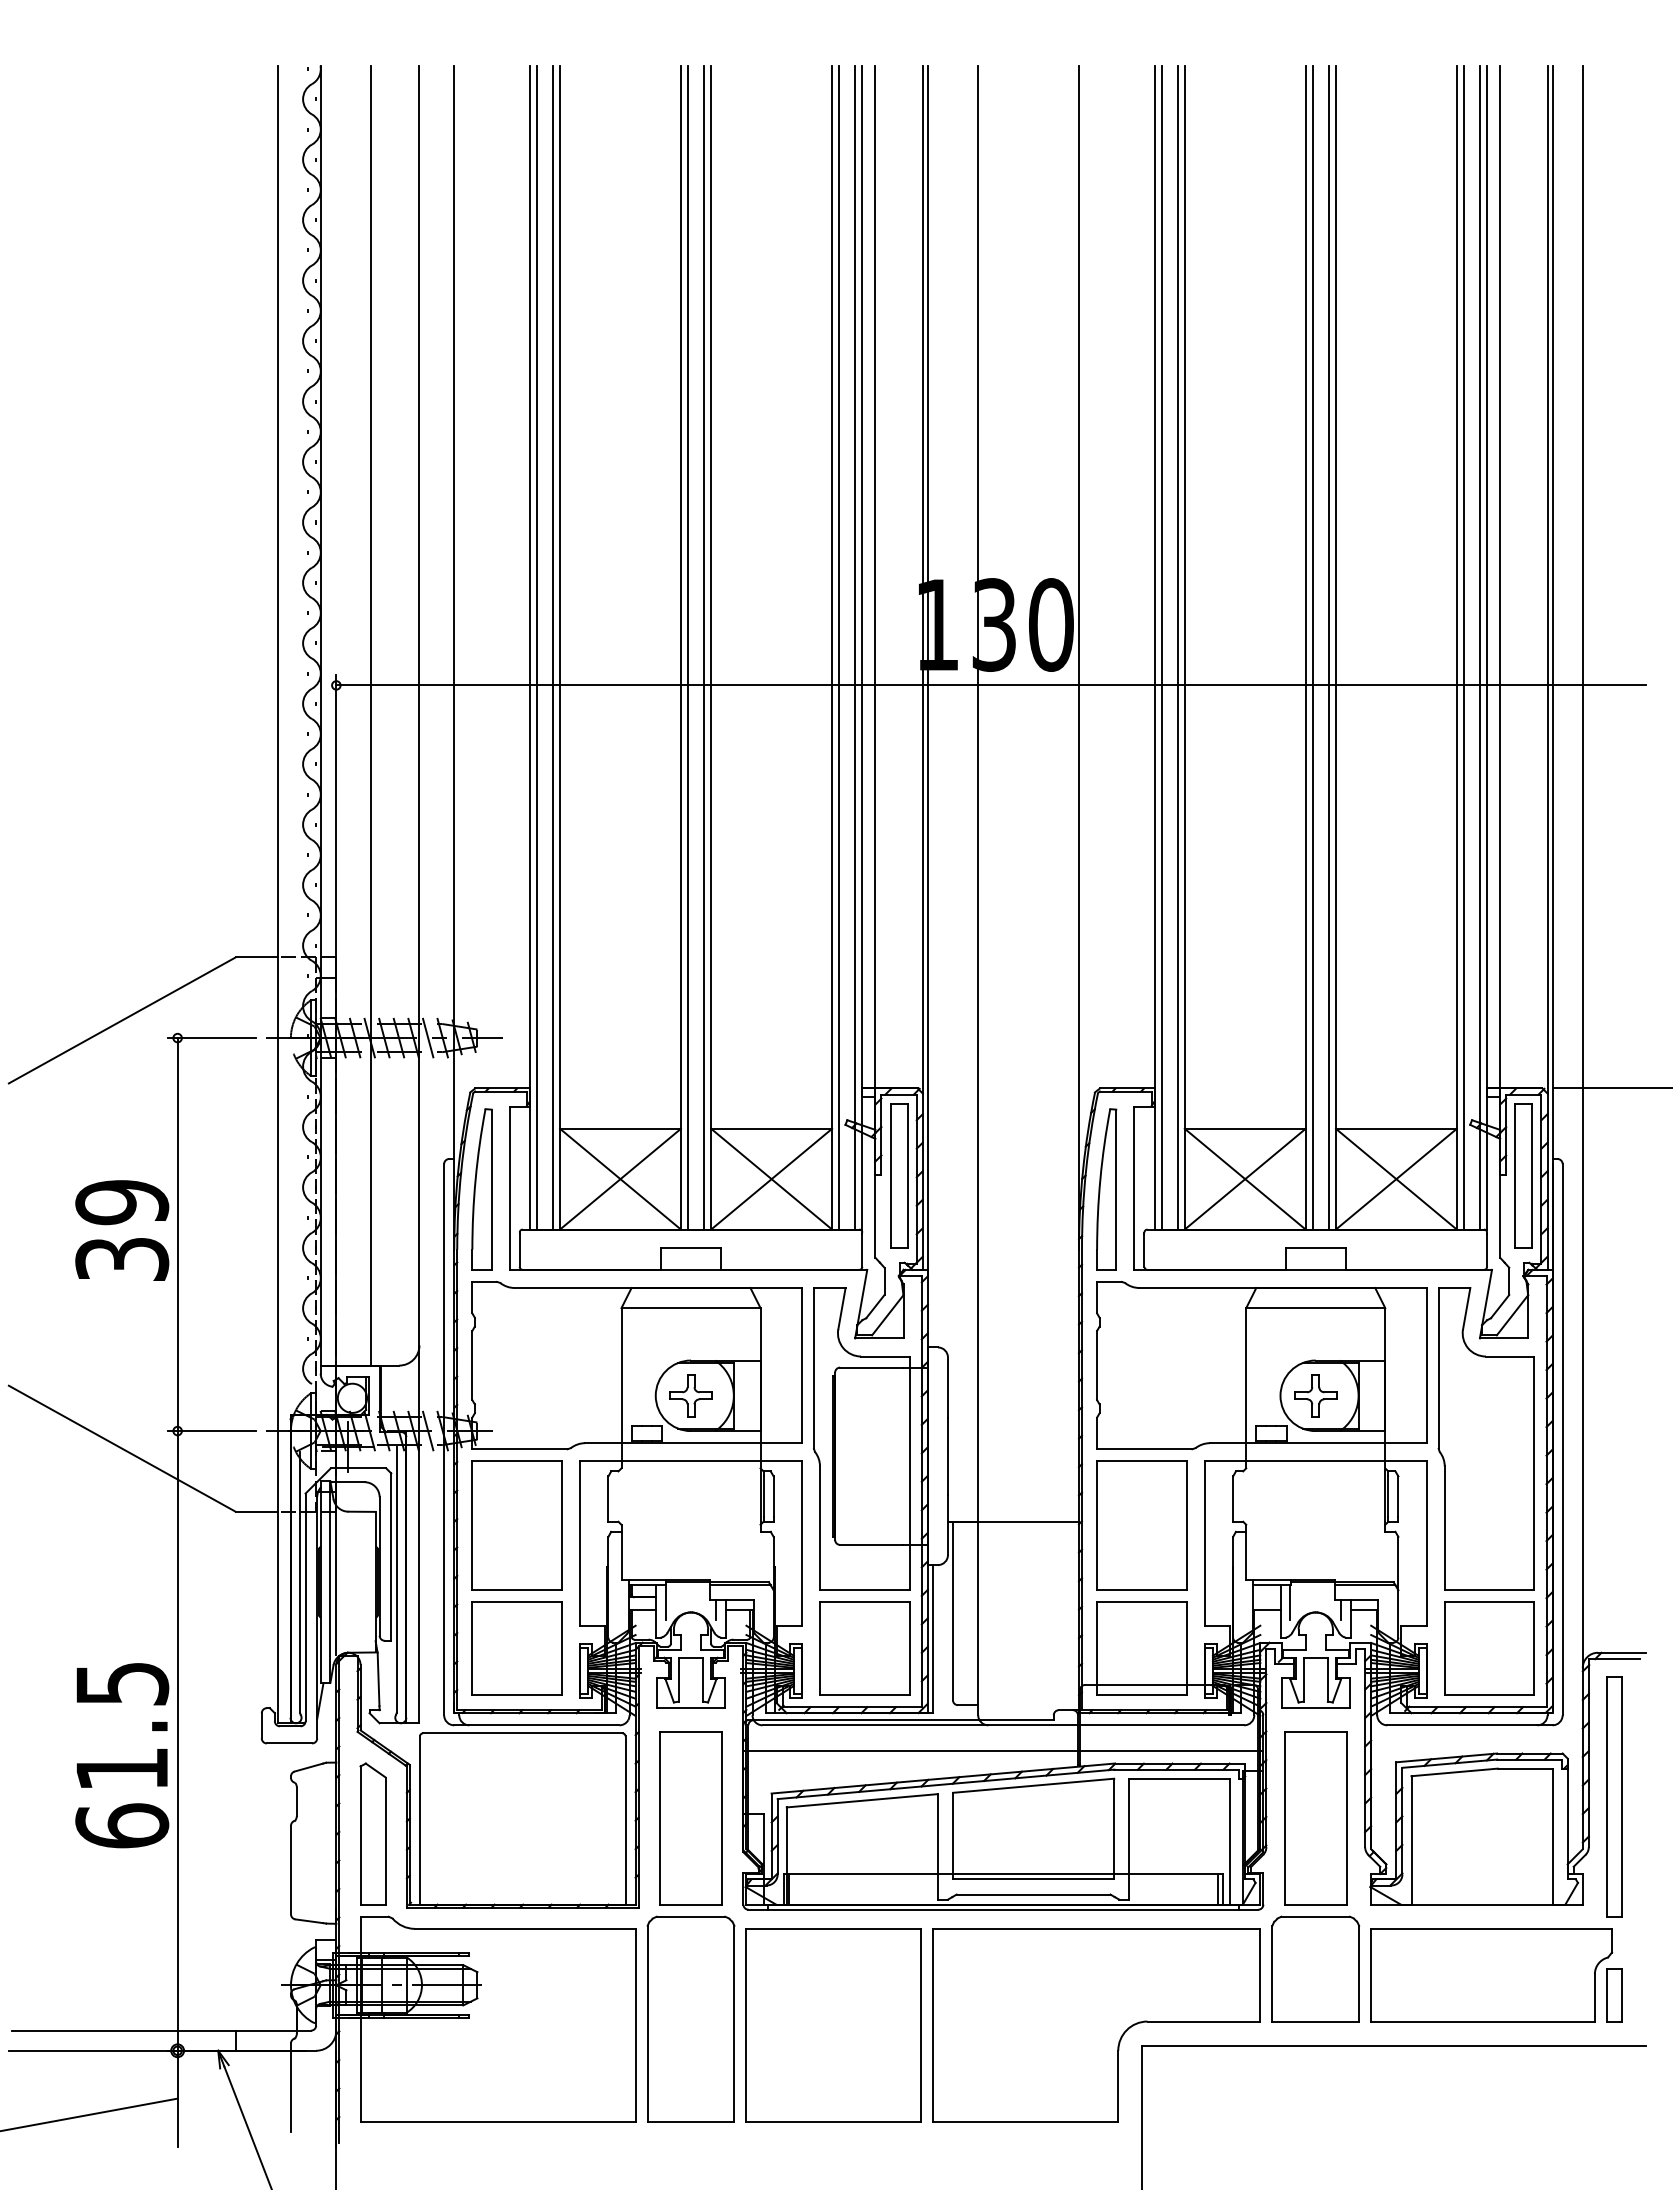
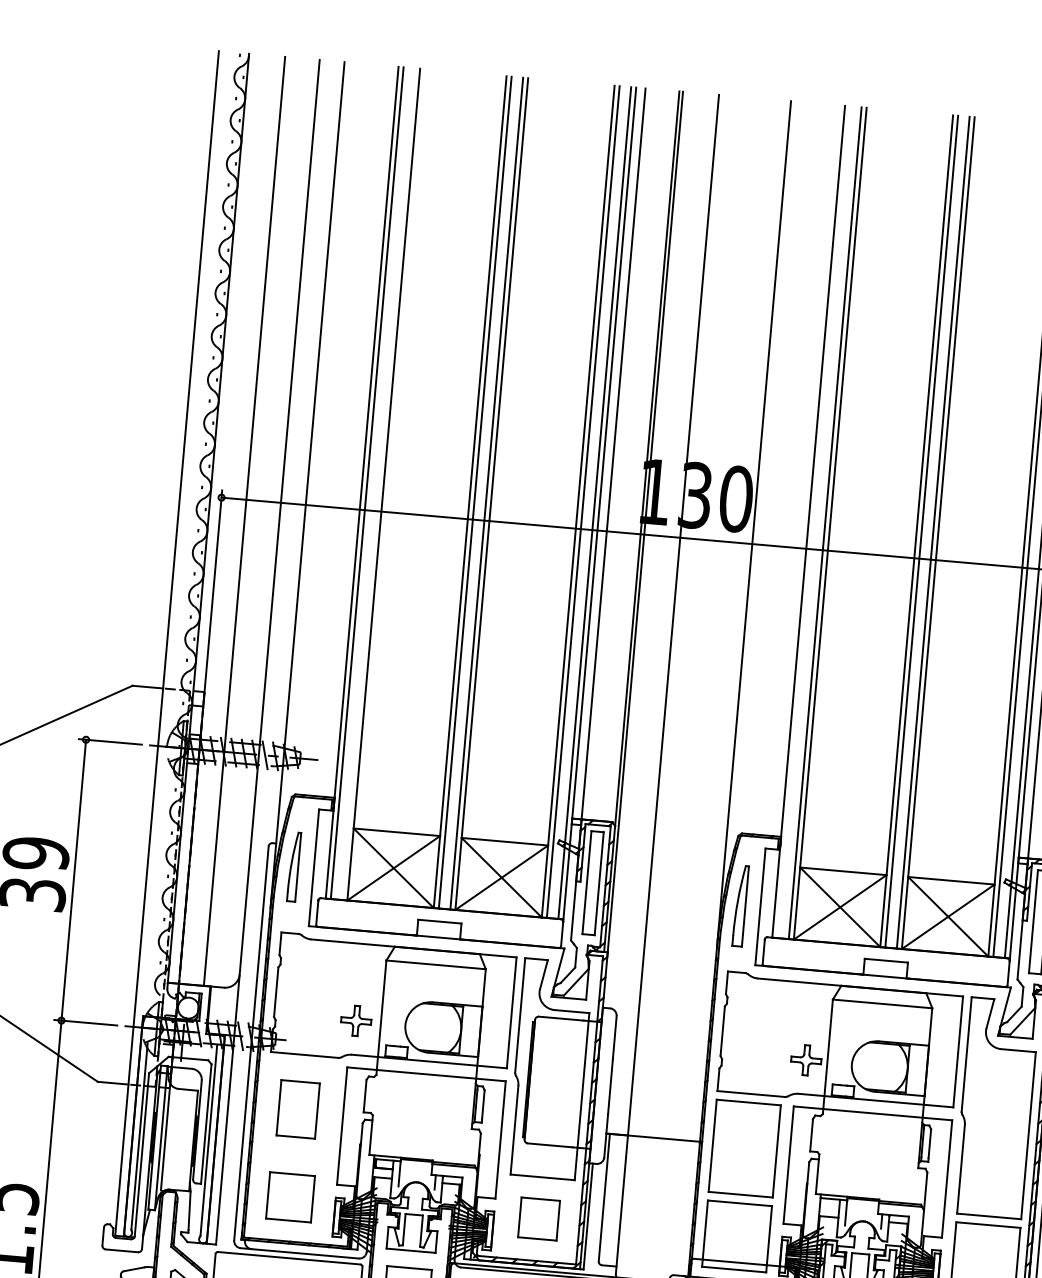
line: (552, 647) -> (378, 484), removed
line: (1161, 647) -> (813, 522), removed
part: (481, 1189) -> (293, 866), size x0.6
part: (1106, 1189) -> (740, 906), size x0.7
part: (690, 1395) -> (355, 1020), moved
part: (1315, 1395) -> (806, 1060), moved
part: (516, 1525) -> (297, 1109), size x0.6
part: (516, 1648) -> (290, 1197), size x0.7
part: (864, 1648) -> (538, 1218), size x0.6

